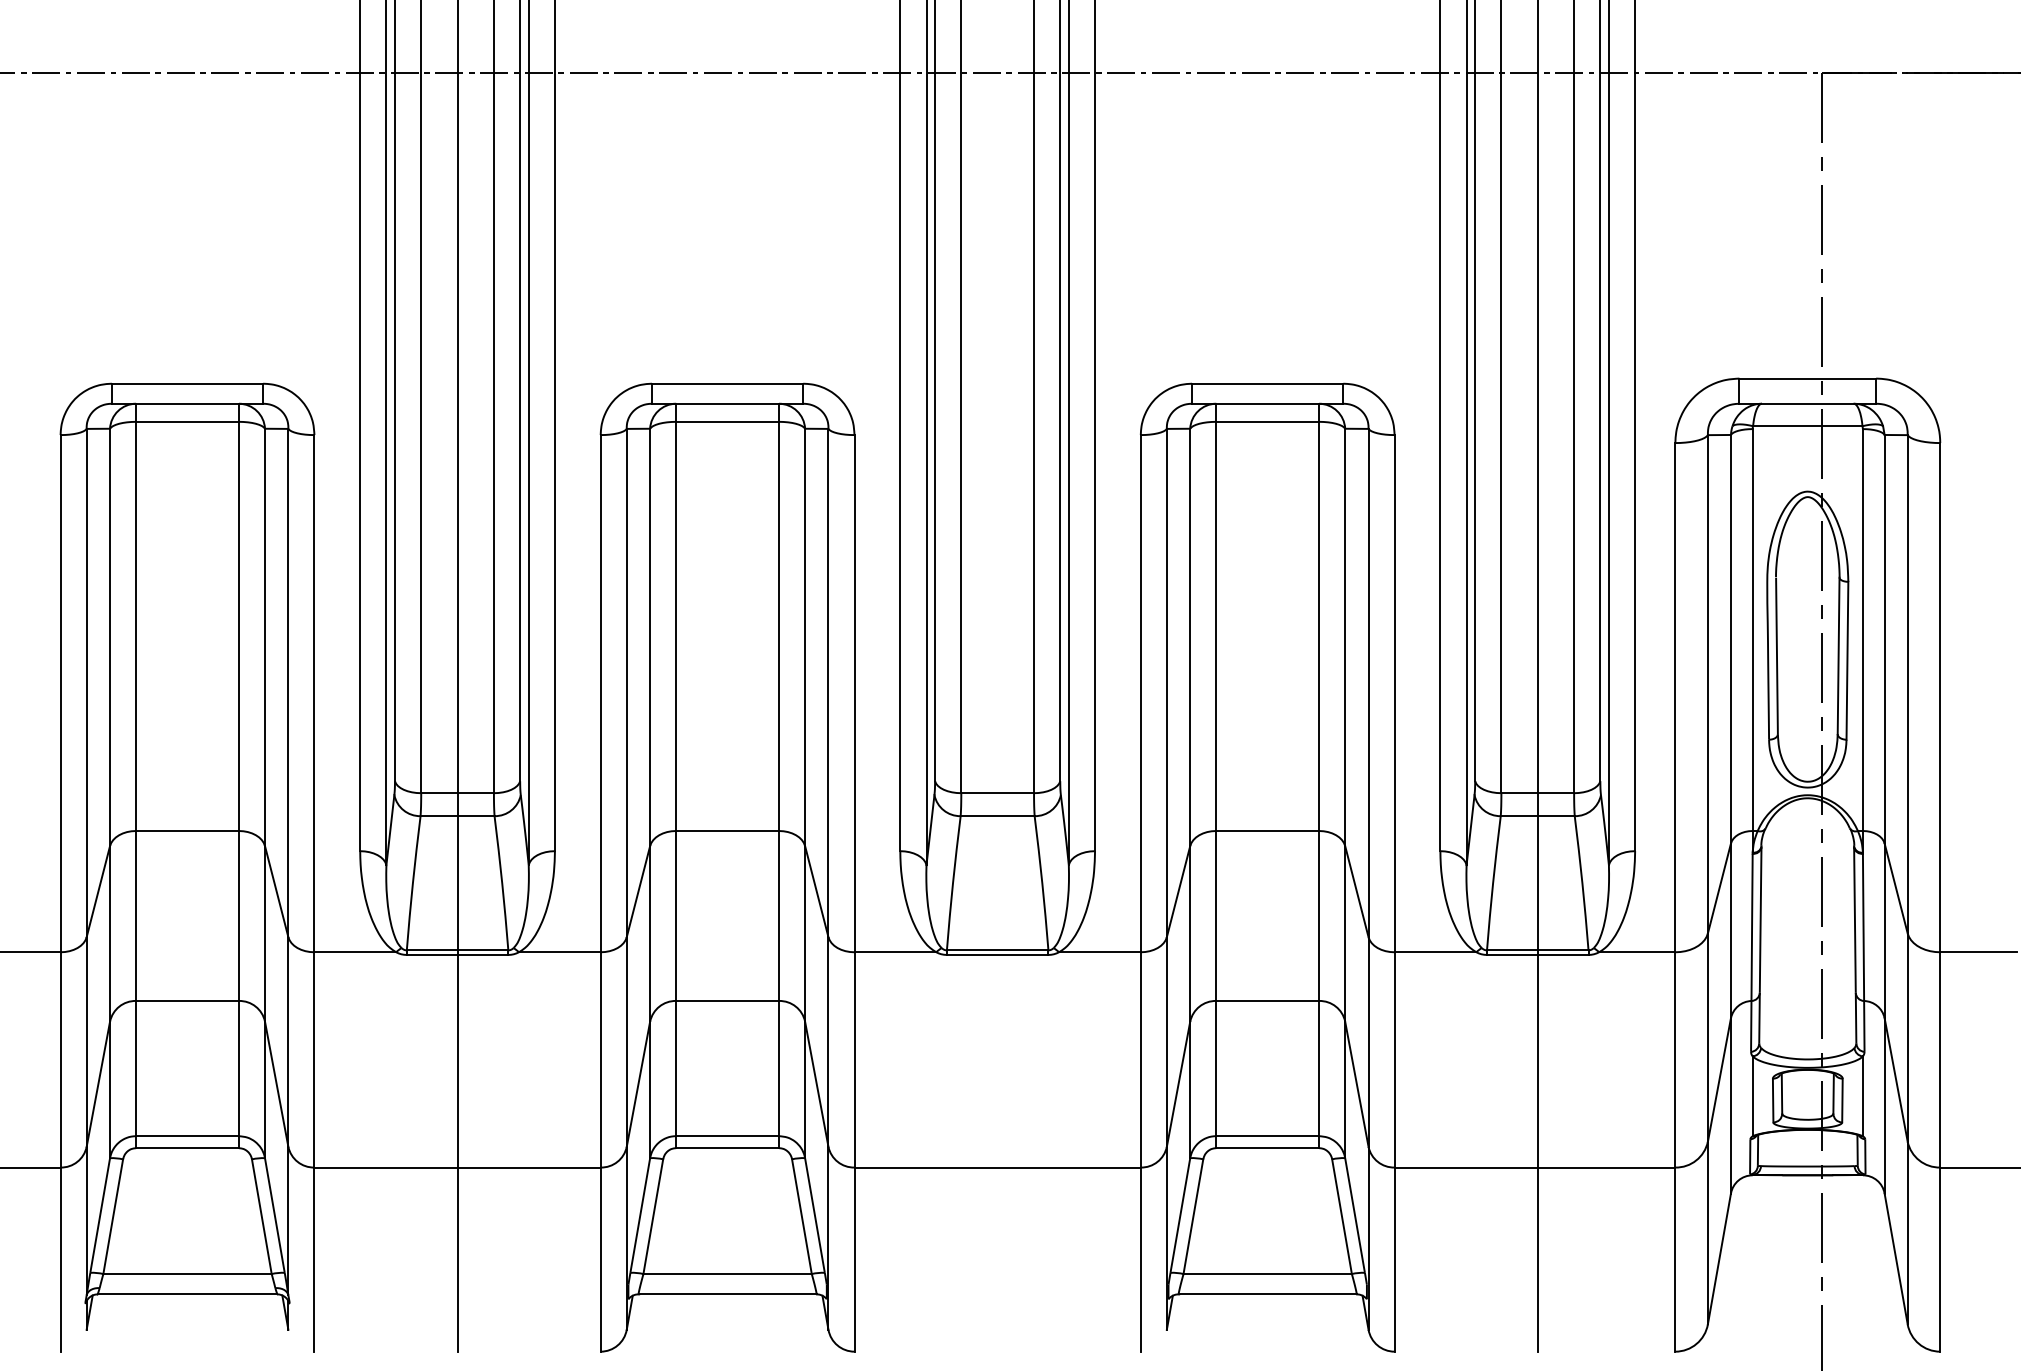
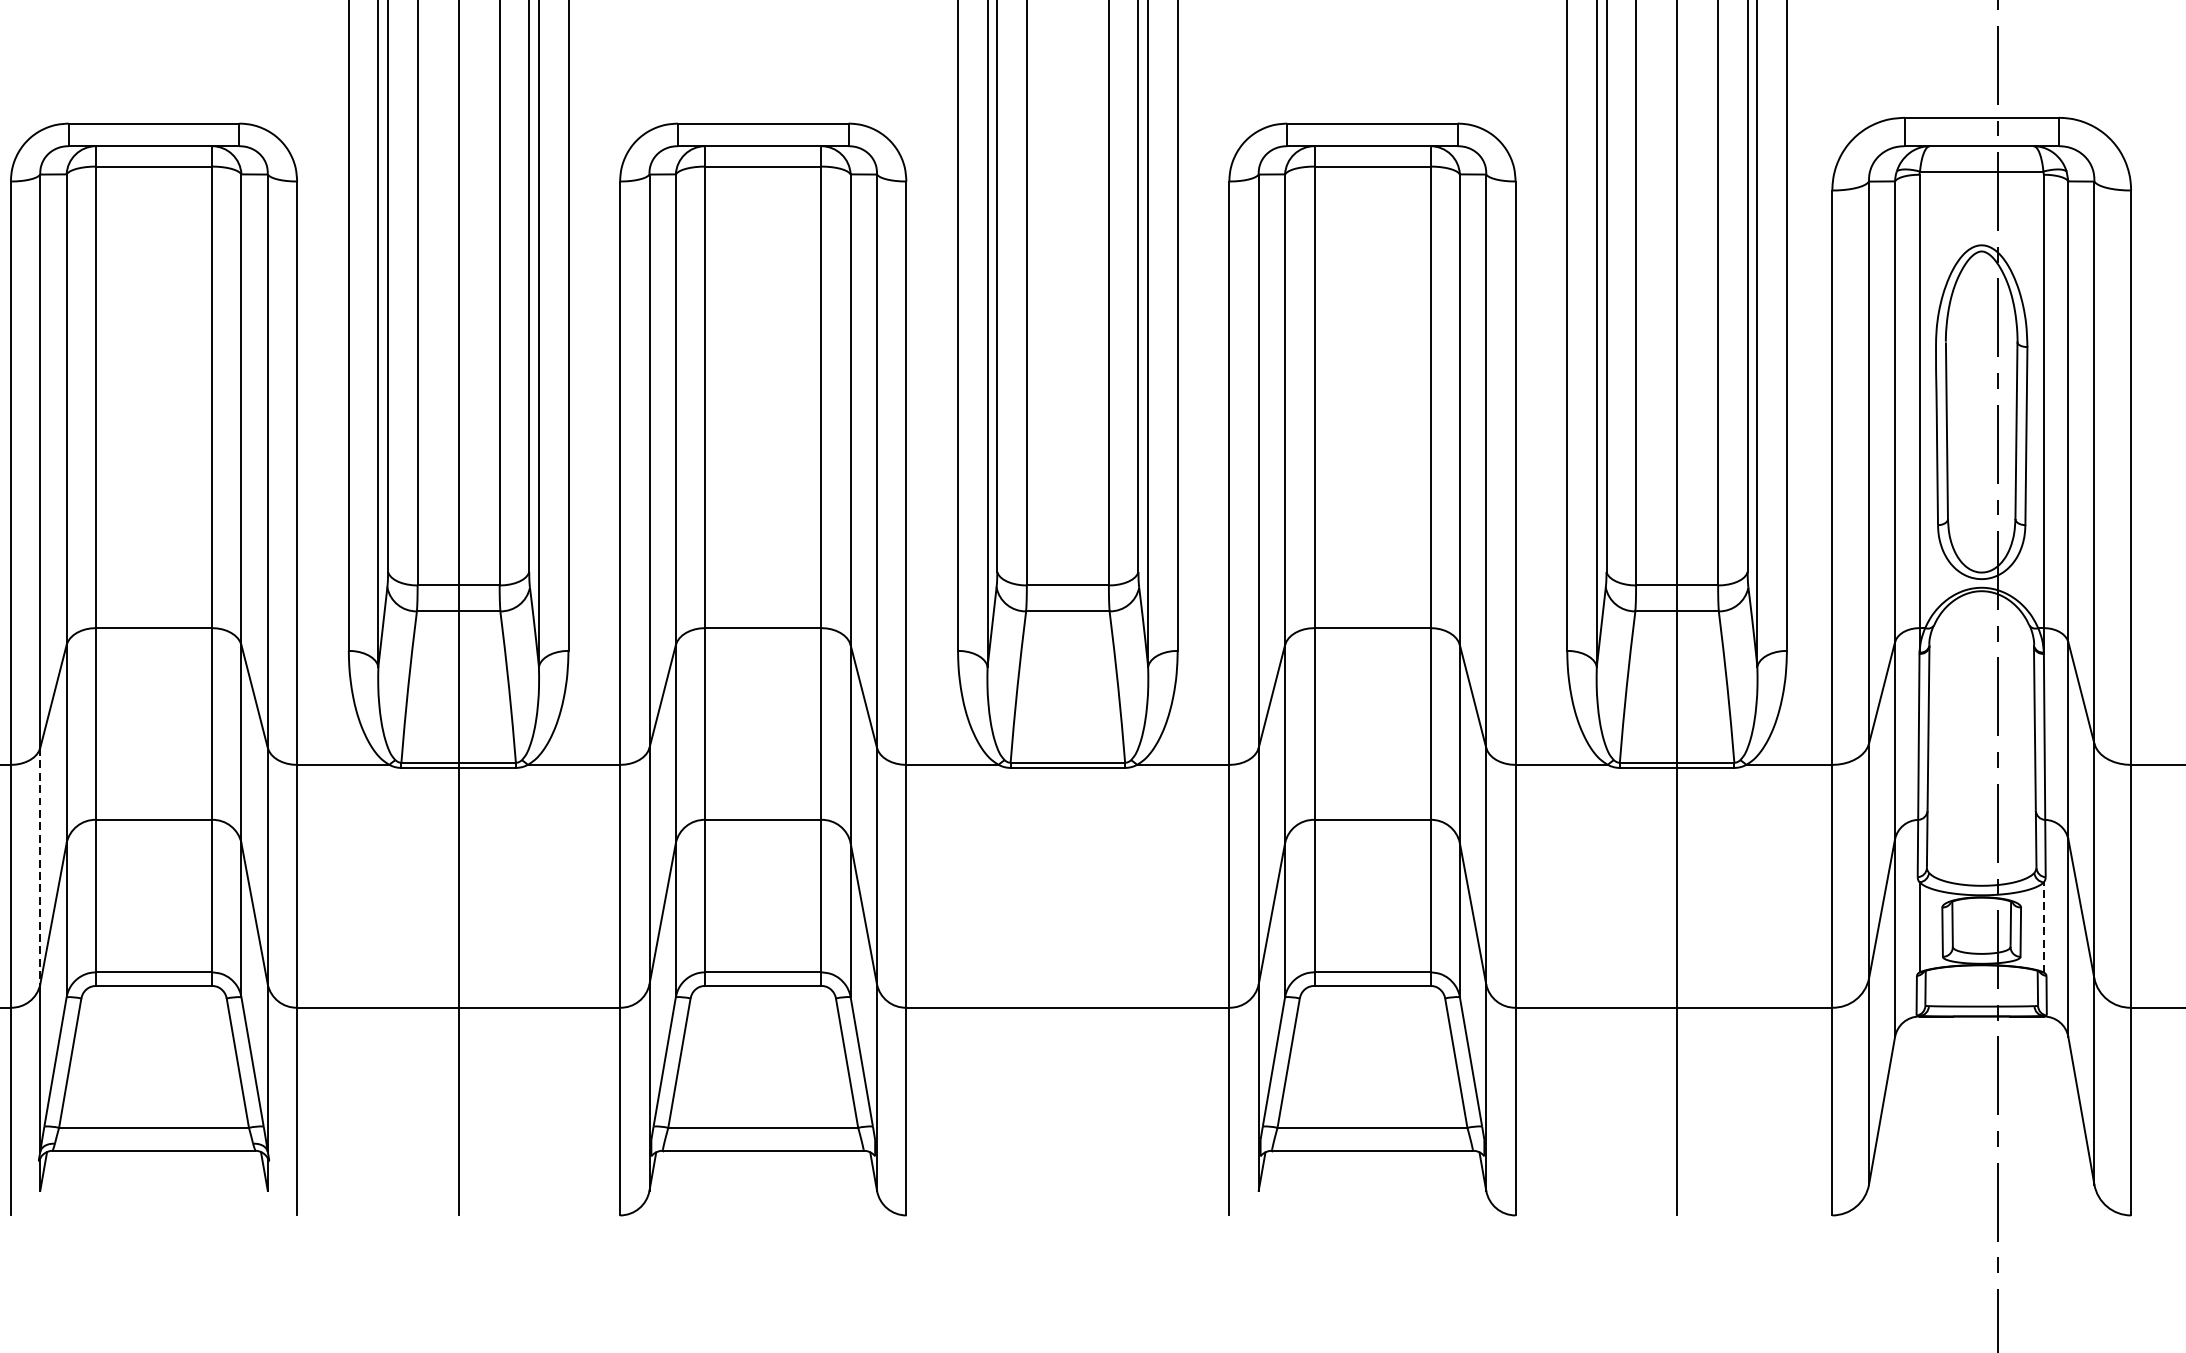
line: (86, 1042) -> (40, 866), solid -> dashed
line: (1862, 1096) -> (2043, 927), solid -> dashed

